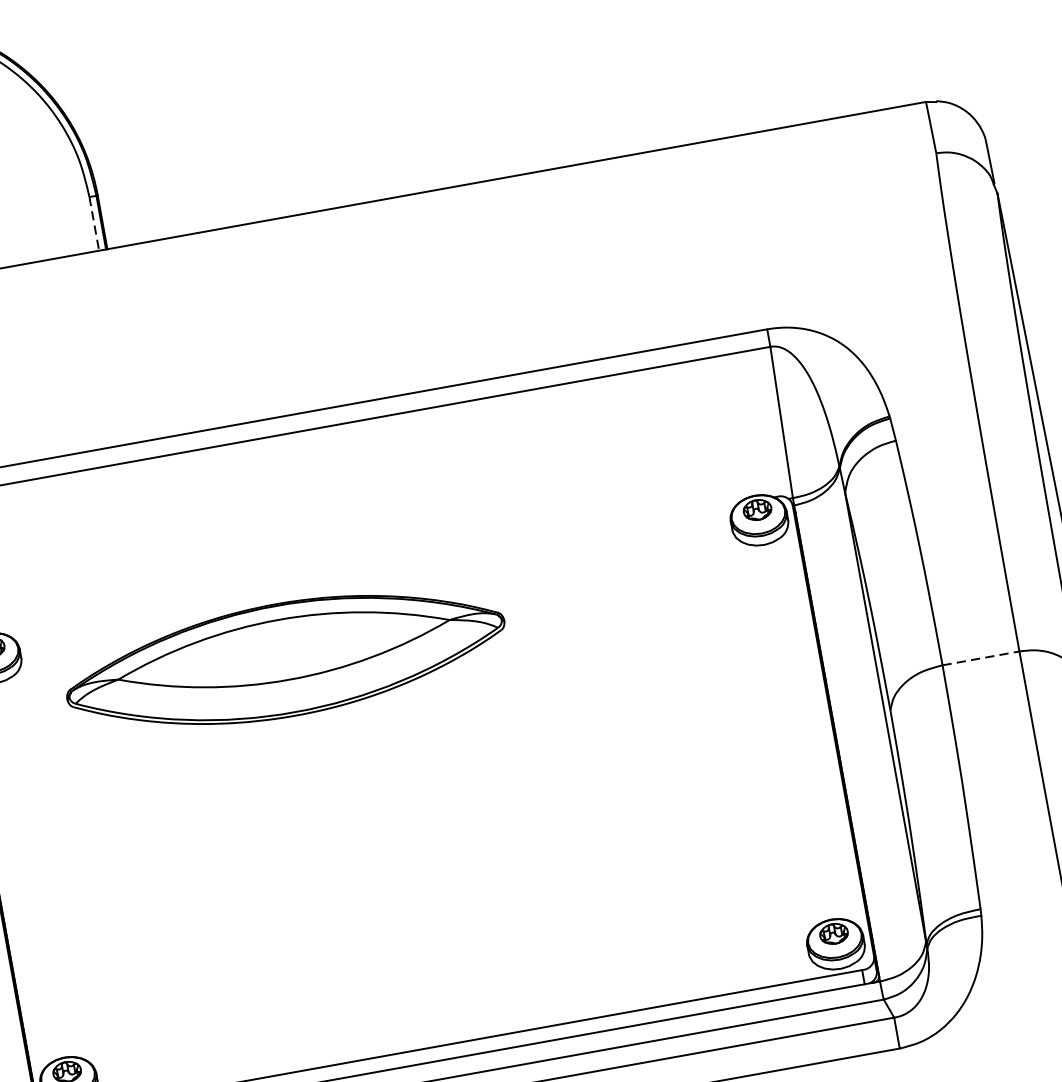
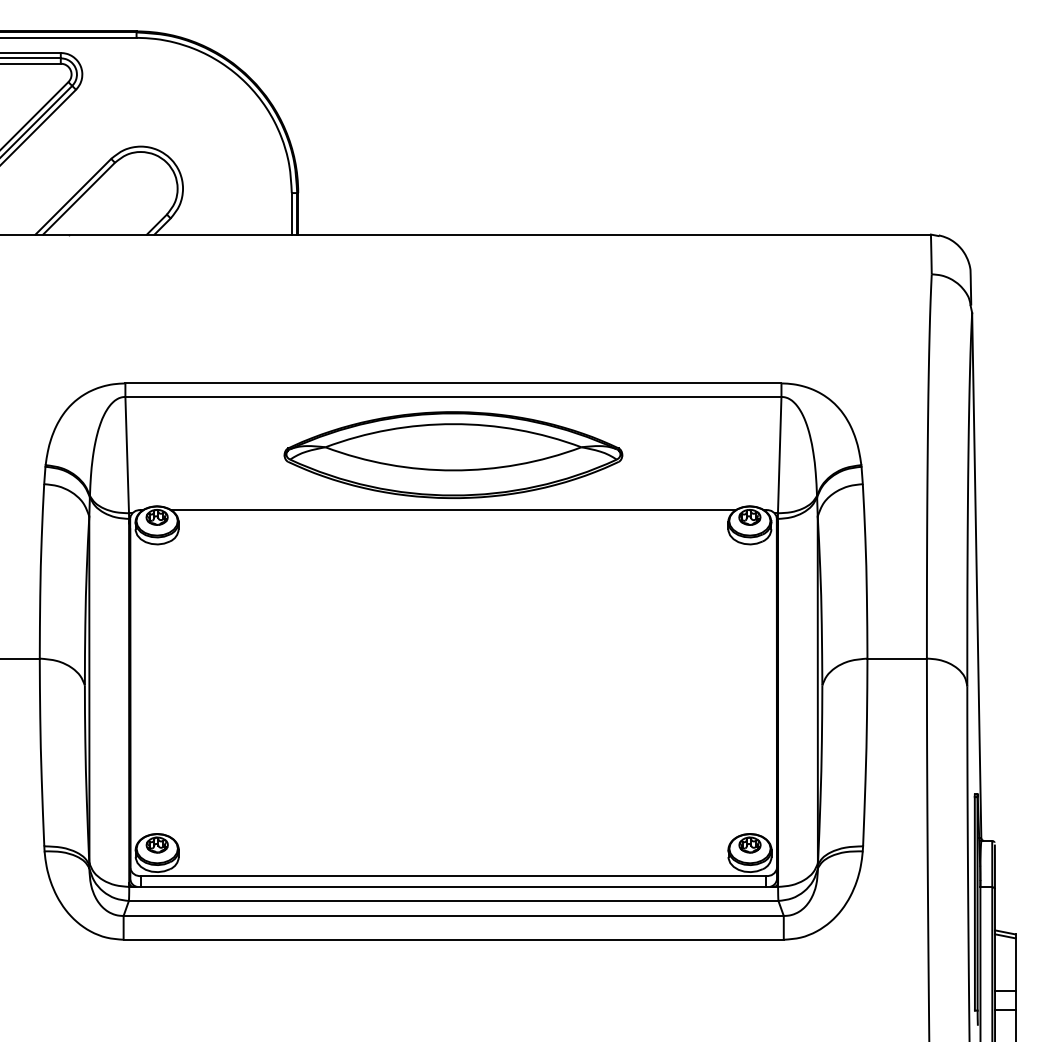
line: (93, 223) -> (291, 213), dashed -> solid
line: (372, 570) -> (453, 510), added
line: (981, 658) -> (897, 658), dashed -> solid
part: (285, 659) -> (453, 454), moved

